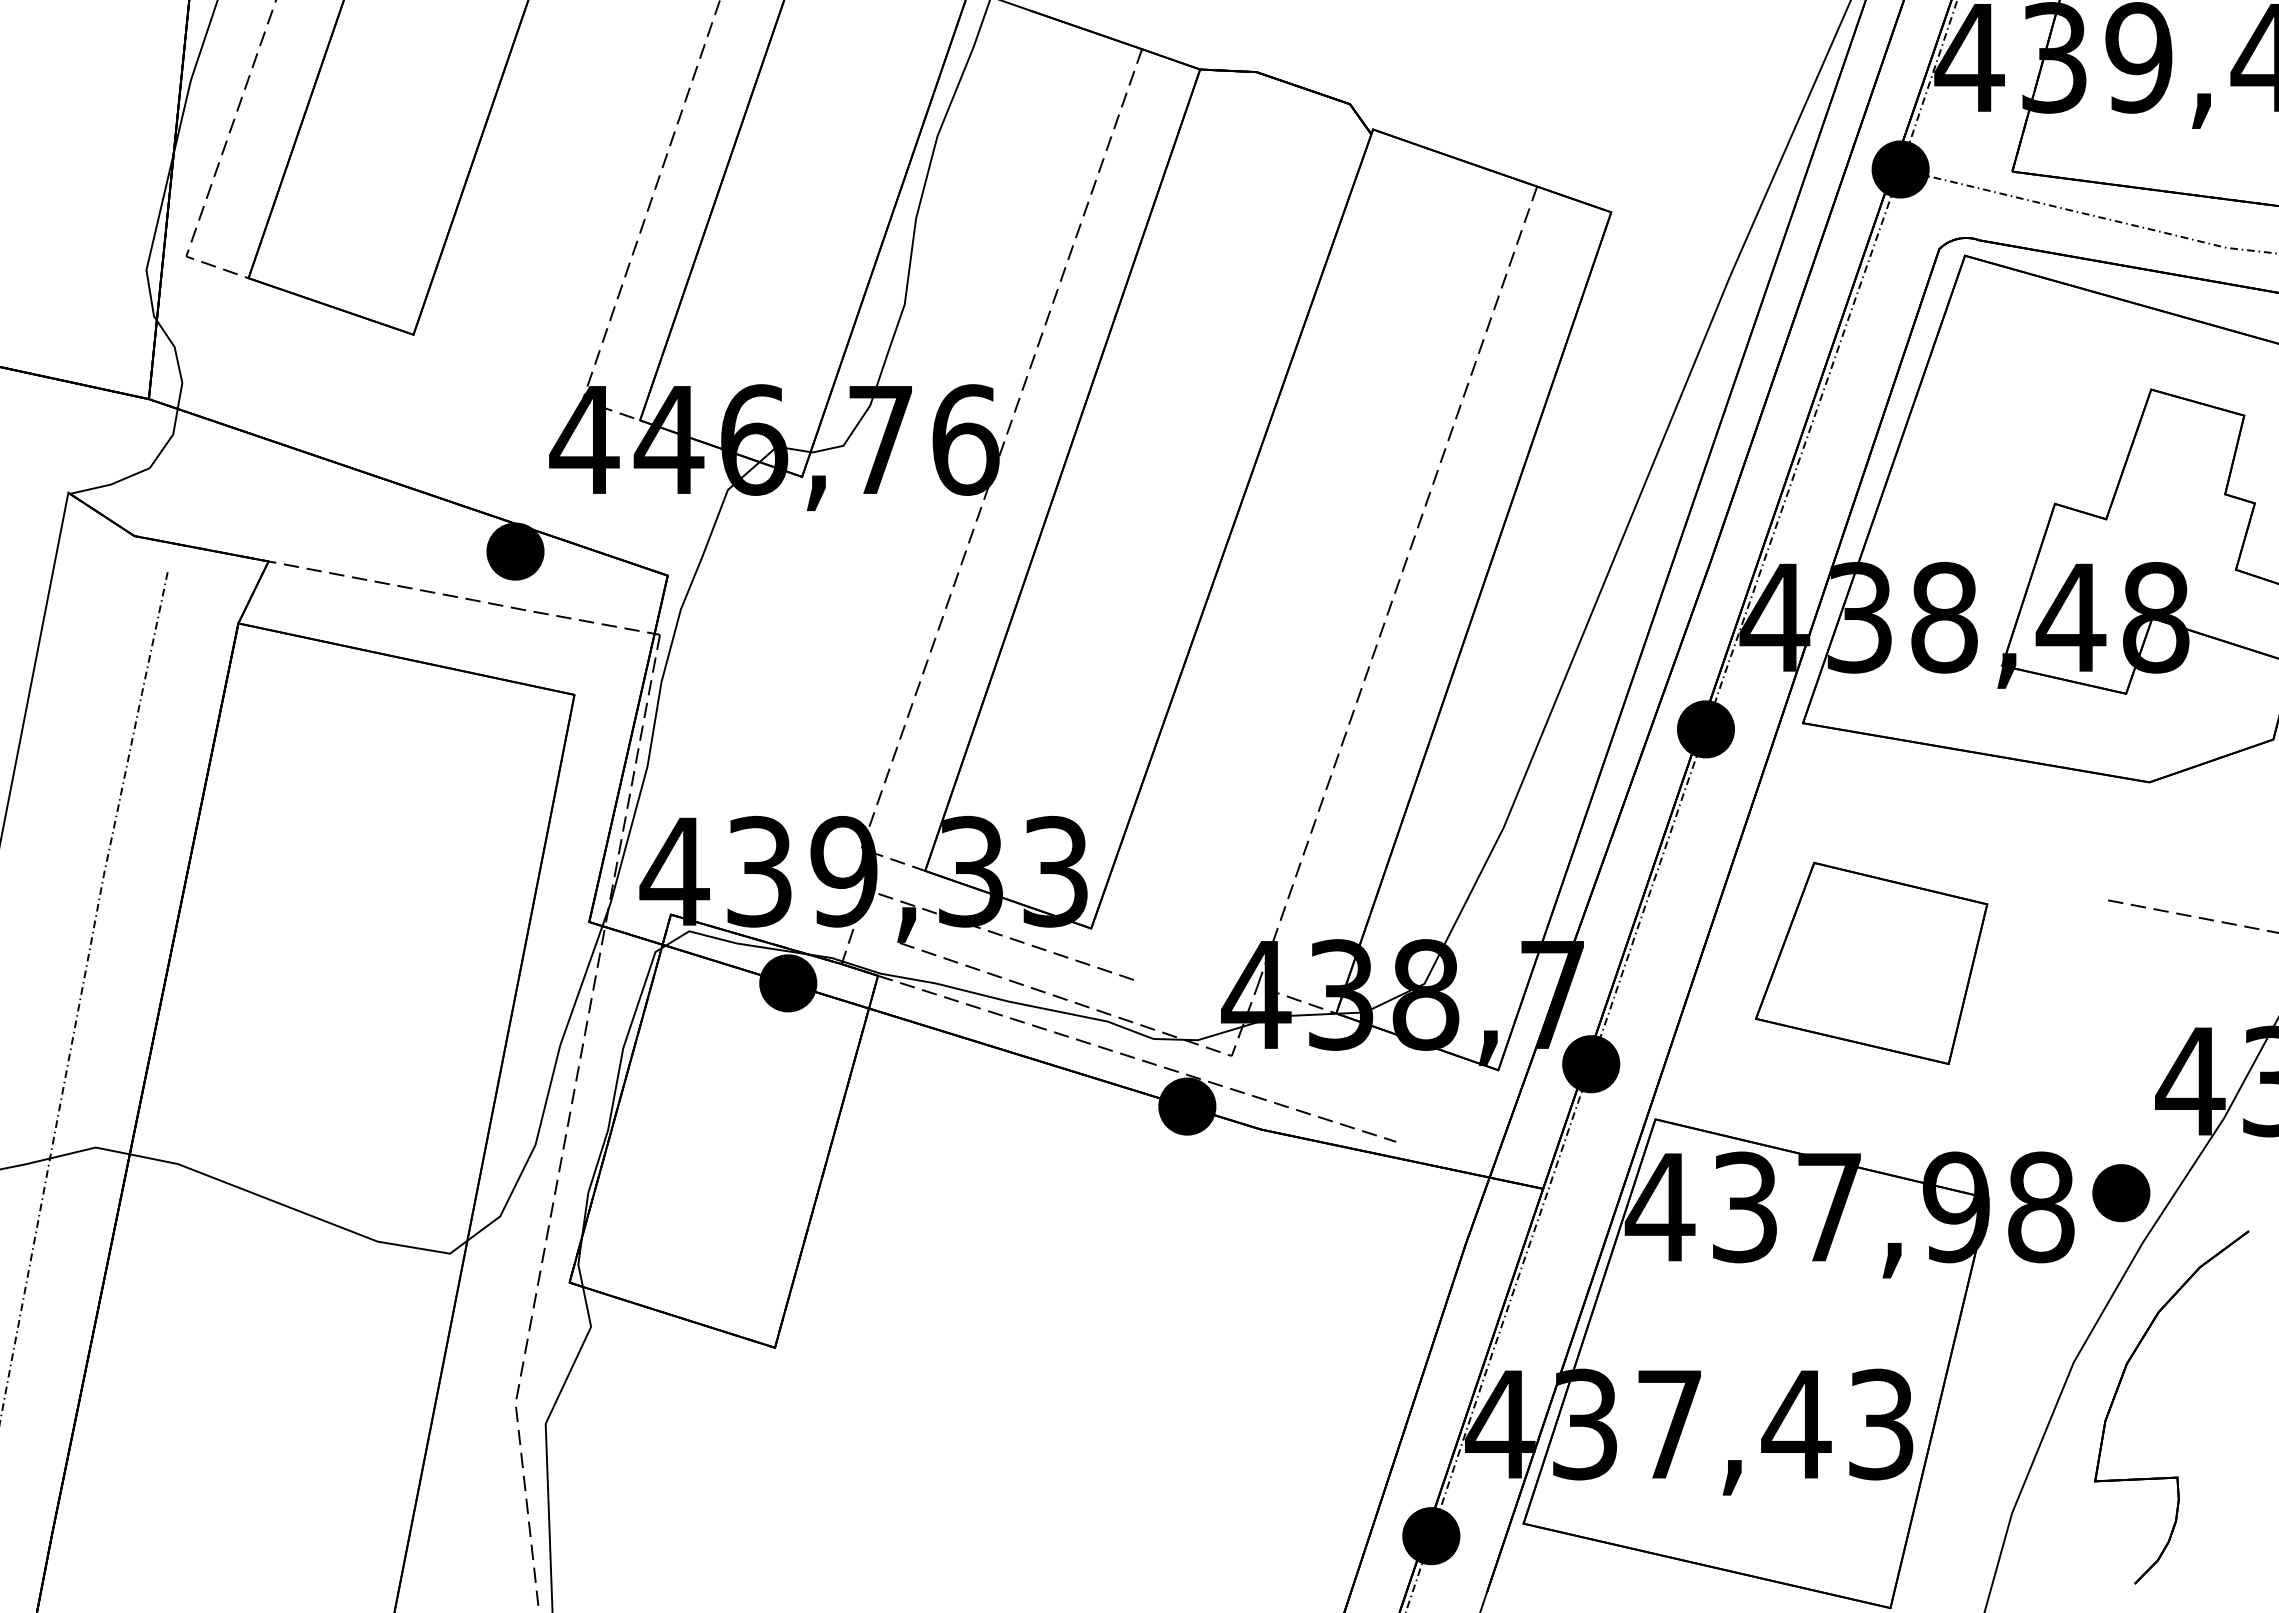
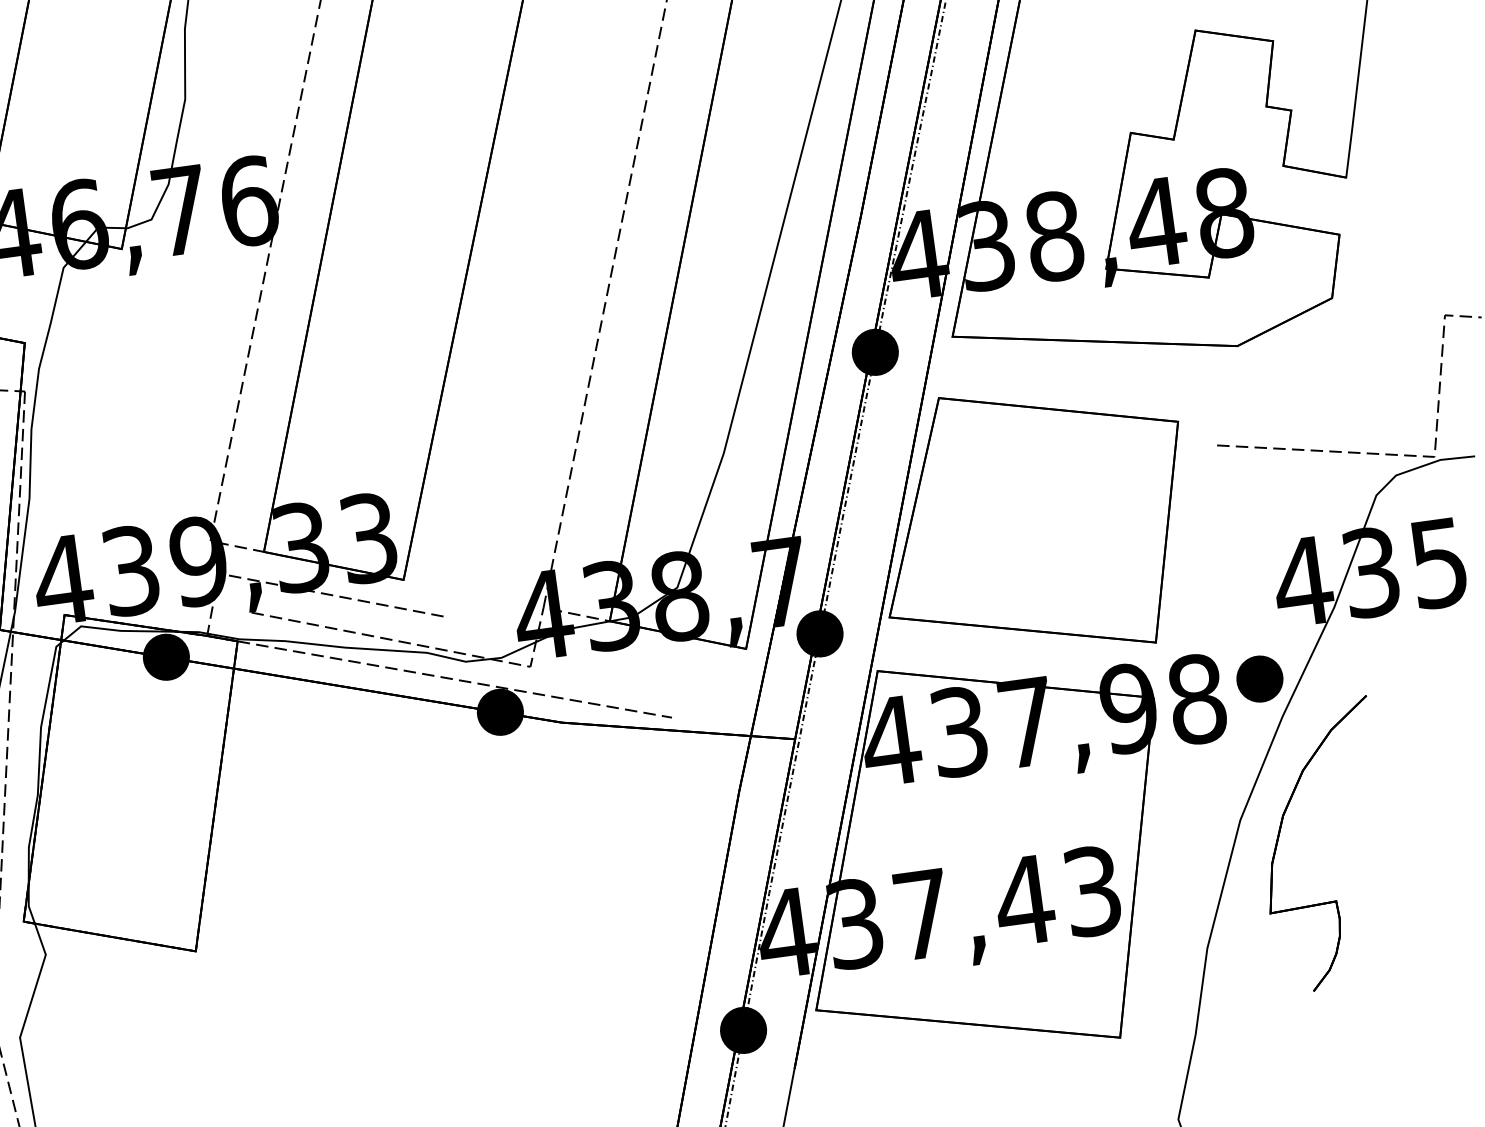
part: (1871, 963) -> (1034, 522), size x1.67

